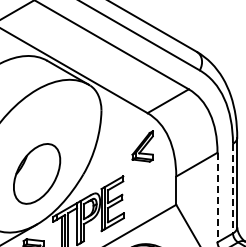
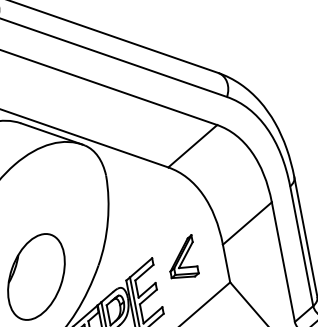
part: (142, 146) -> (181, 258), moved
line: (232, 188) -> (301, 246), dashed -> solid
line: (217, 197) -> (283, 262), dashed -> solid

